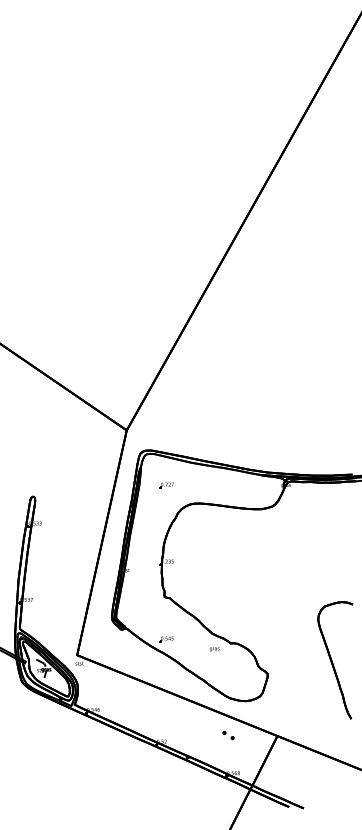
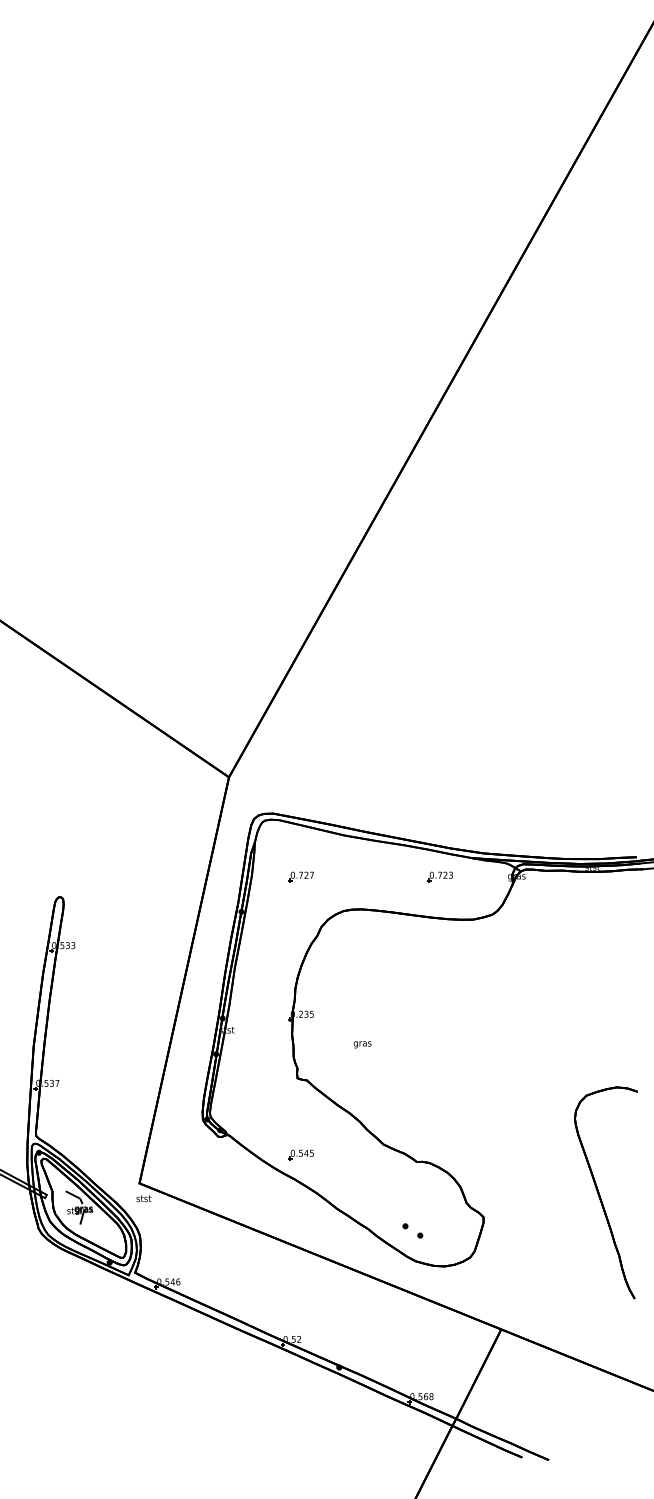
part: (243, 485) -> (439, 876), added
text: (214, 649) -> (362, 1044), moved
part: (228, 735) -> (412, 1230), moved

